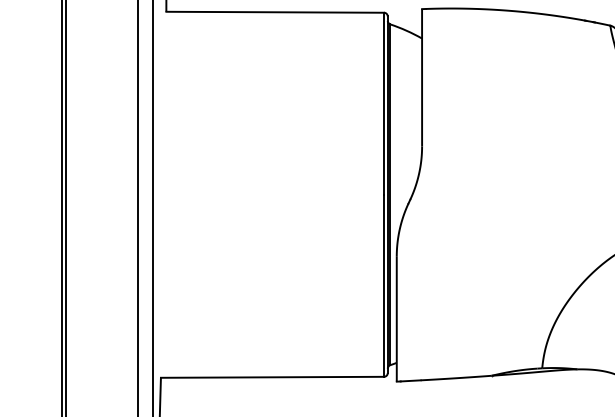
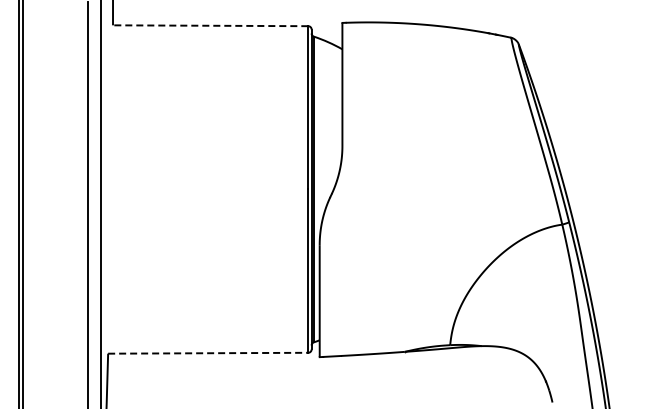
line: (275, 11) -> (210, 25), solid -> dashed
line: (272, 377) -> (208, 353), solid -> dashed

